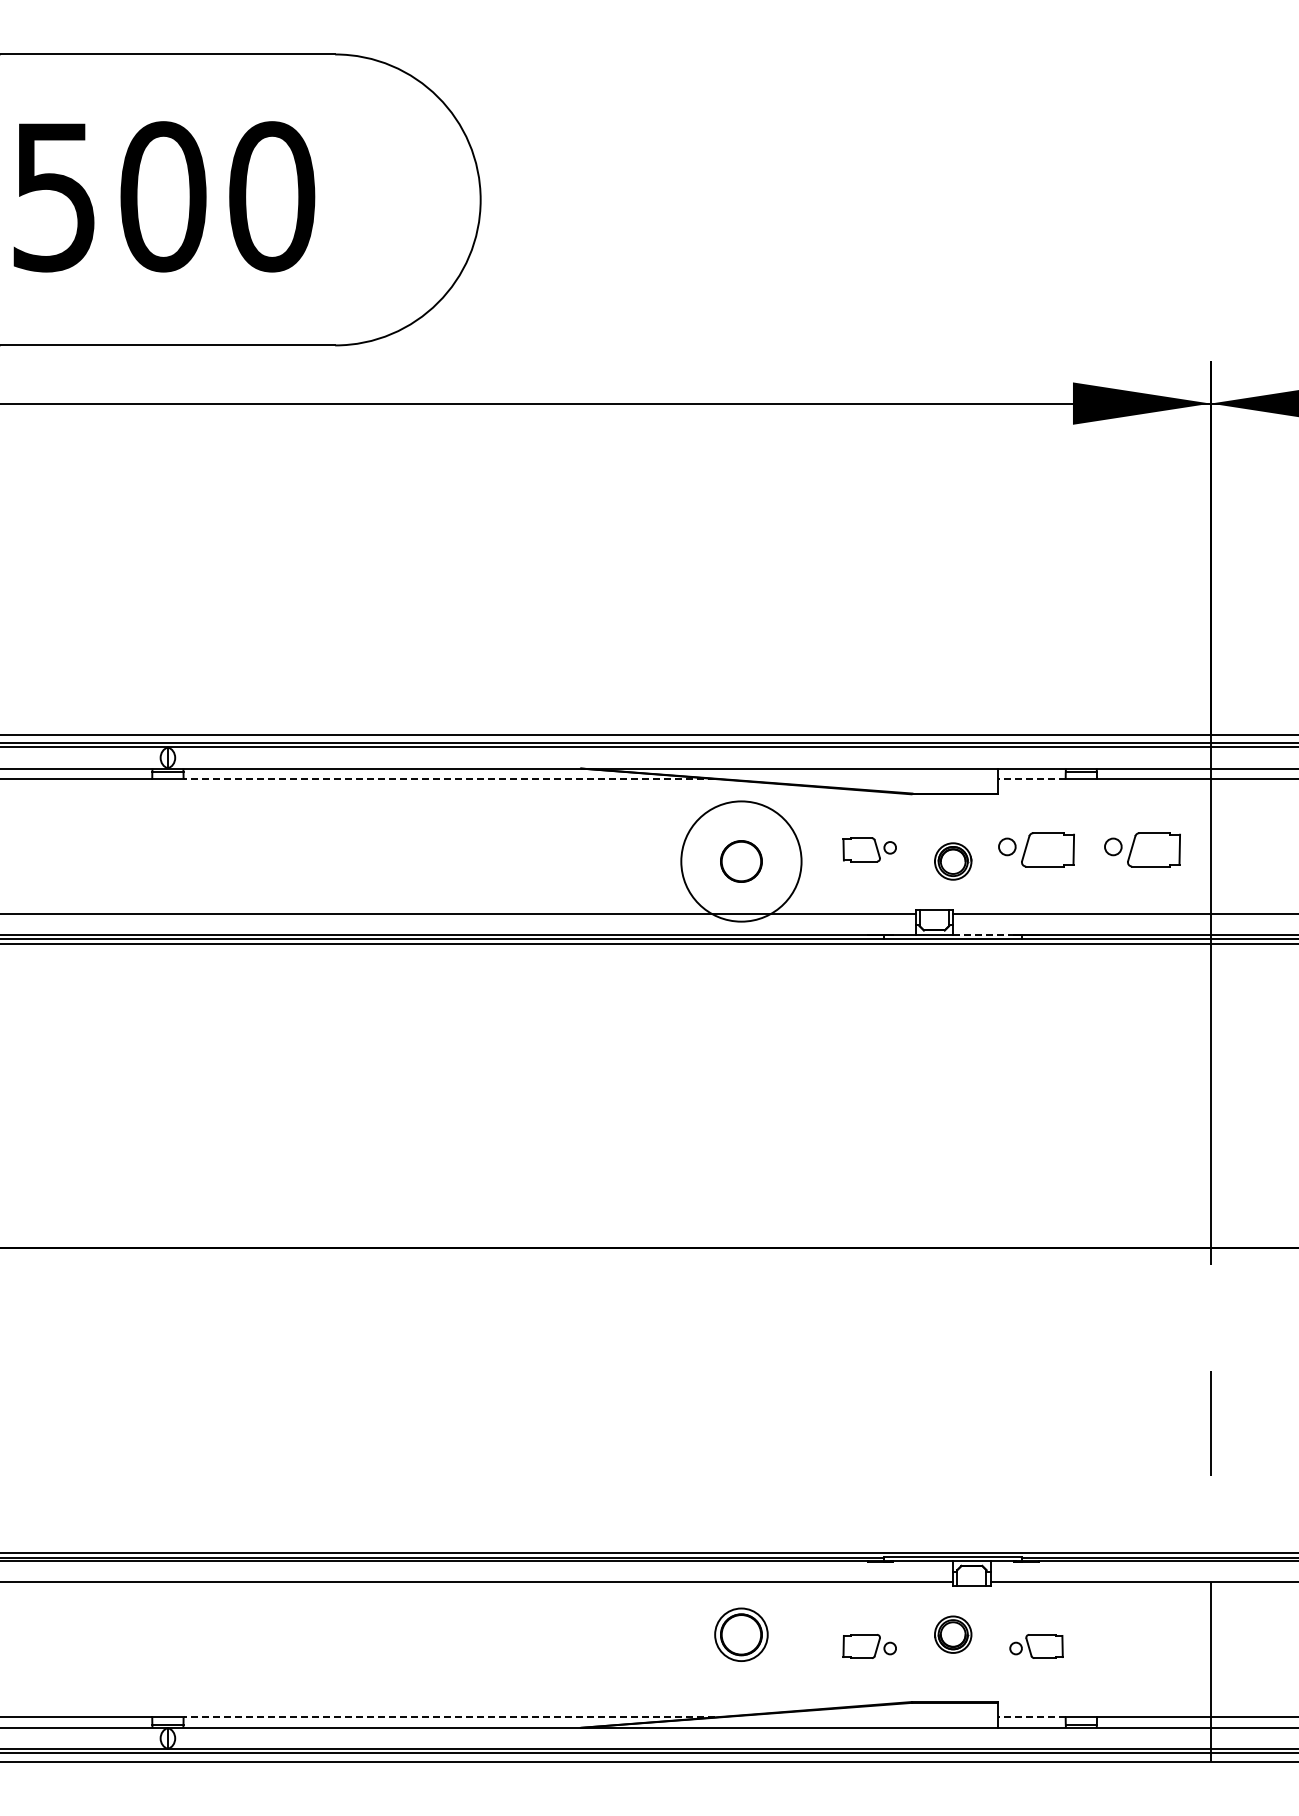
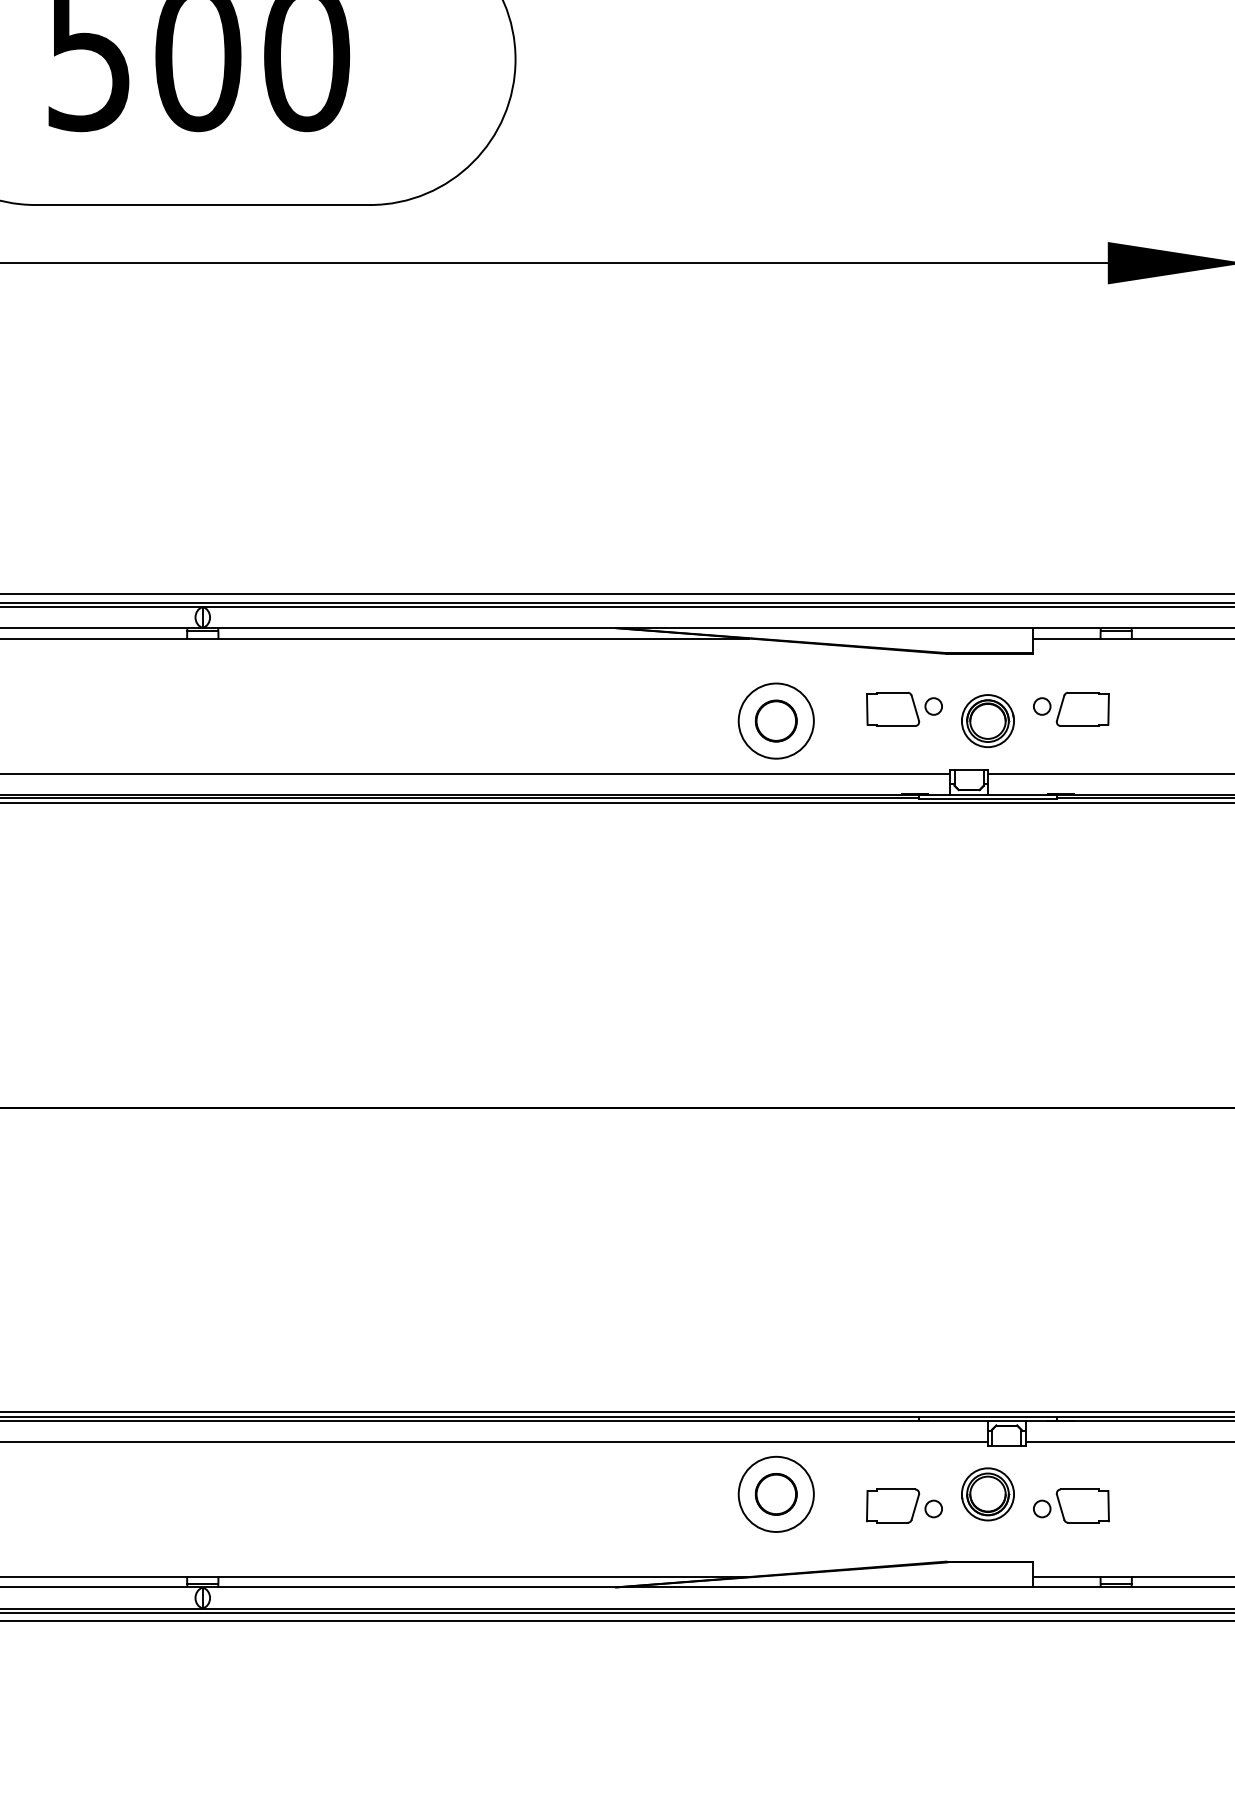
line: (448, 778) -> (483, 638), dashed -> solid
line: (1031, 778) -> (1066, 638), dashed -> solid
part: (869, 849) -> (904, 709), size x1.43
part: (1142, 849) -> (1177, 709), removed
circle: (741, 861) -> (776, 721), size x0.62
part: (953, 861) -> (988, 721), size x1.43
line: (983, 934) -> (1018, 794), dashed -> solid
circle: (741, 1634) -> (776, 1494), size x1.43
part: (953, 1634) -> (988, 1494), size x1.43
part: (869, 1646) -> (904, 1506), size x1.43
part: (1036, 1646) -> (1071, 1506), size x1.43
line: (448, 1717) -> (483, 1577), dashed -> solid
line: (1031, 1717) -> (1066, 1577), dashed -> solid

